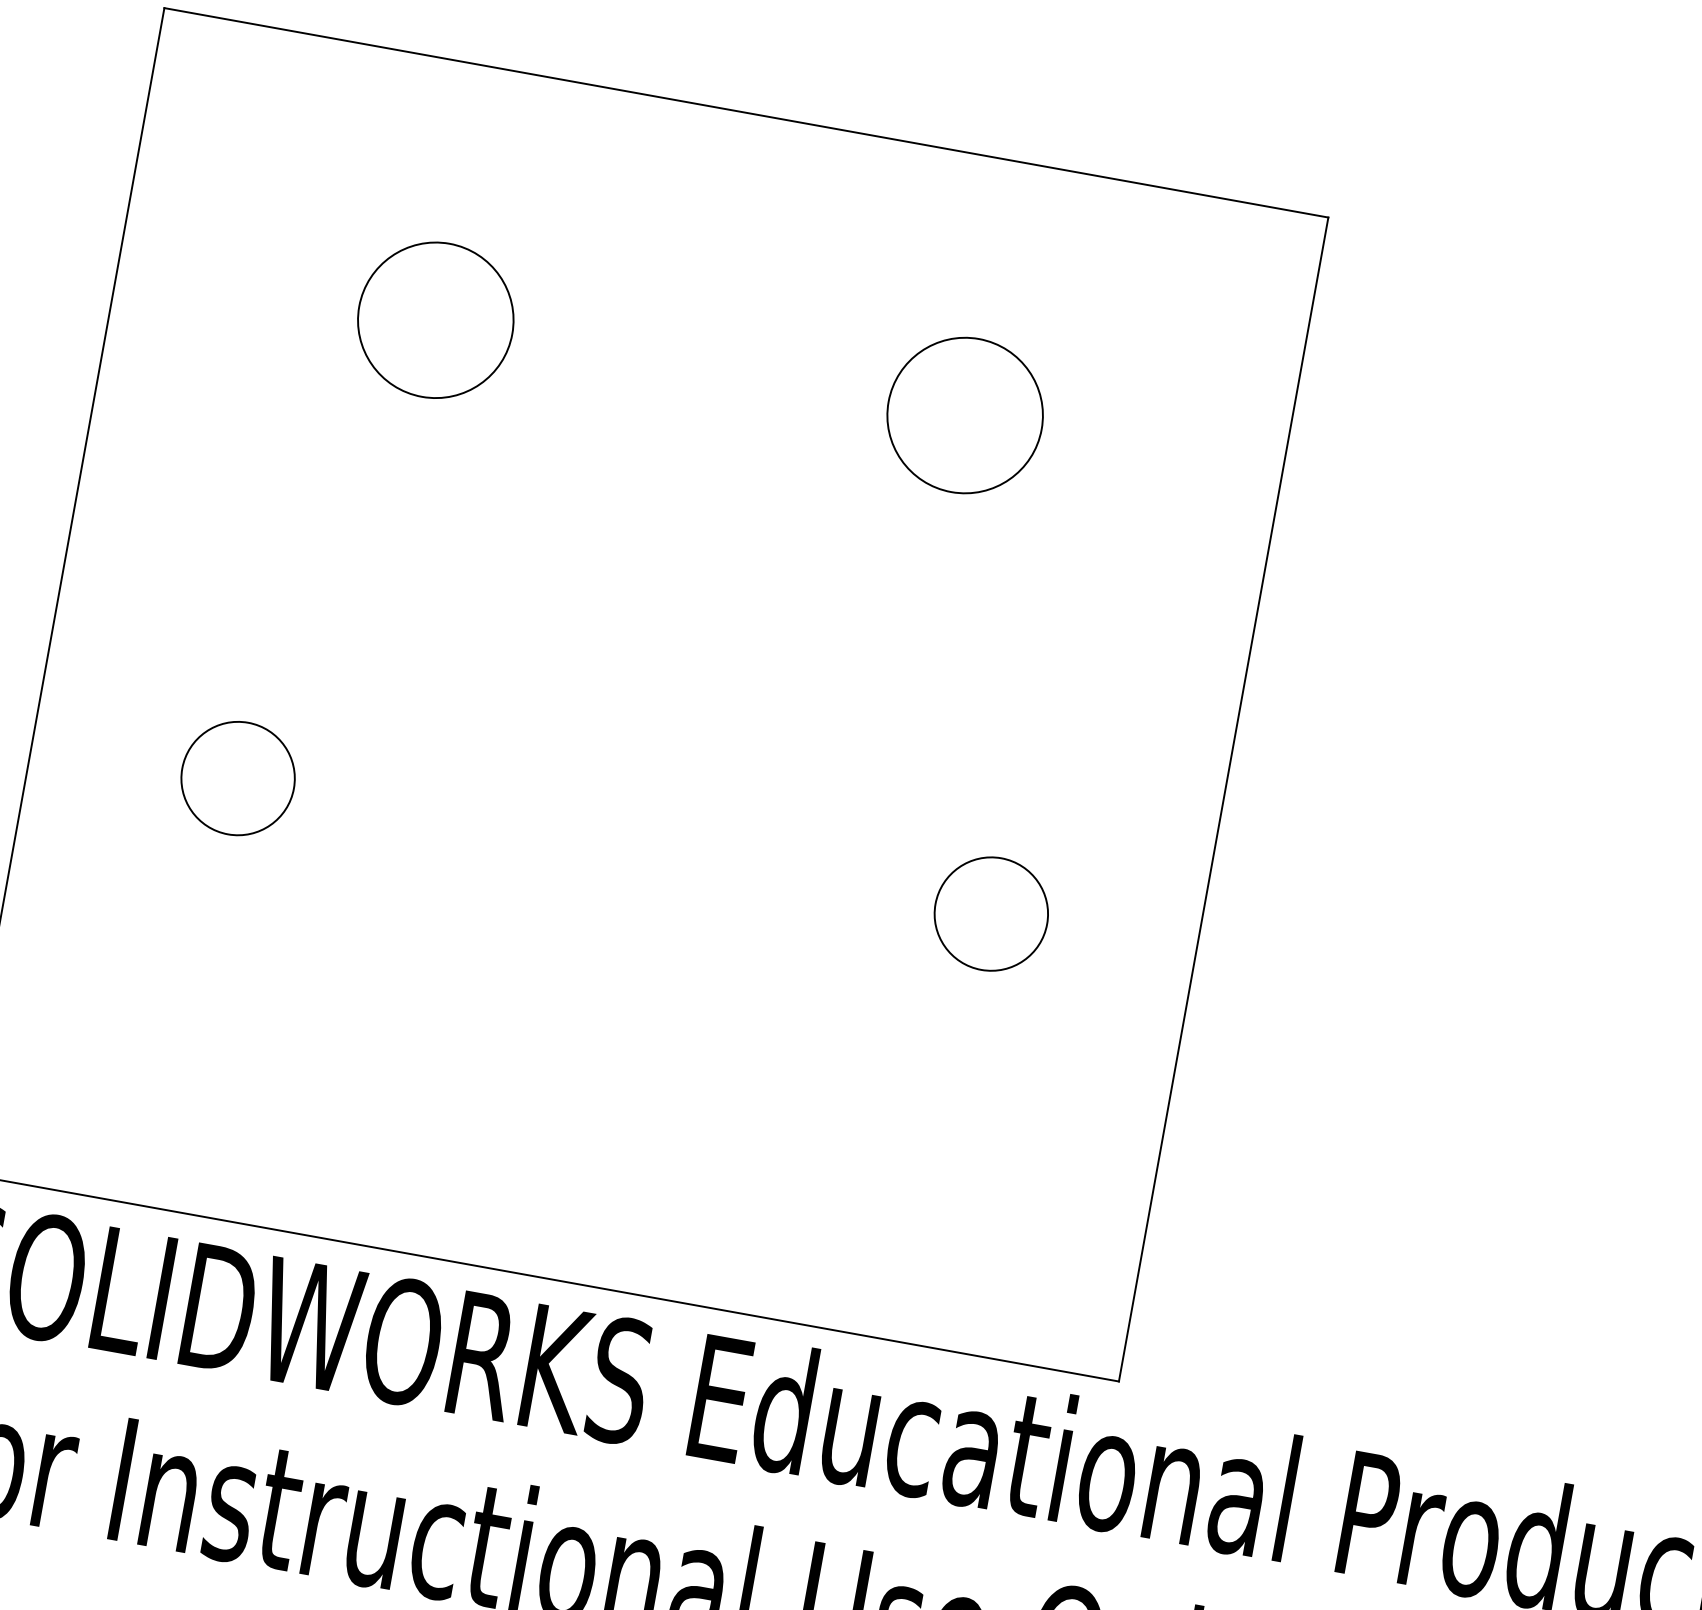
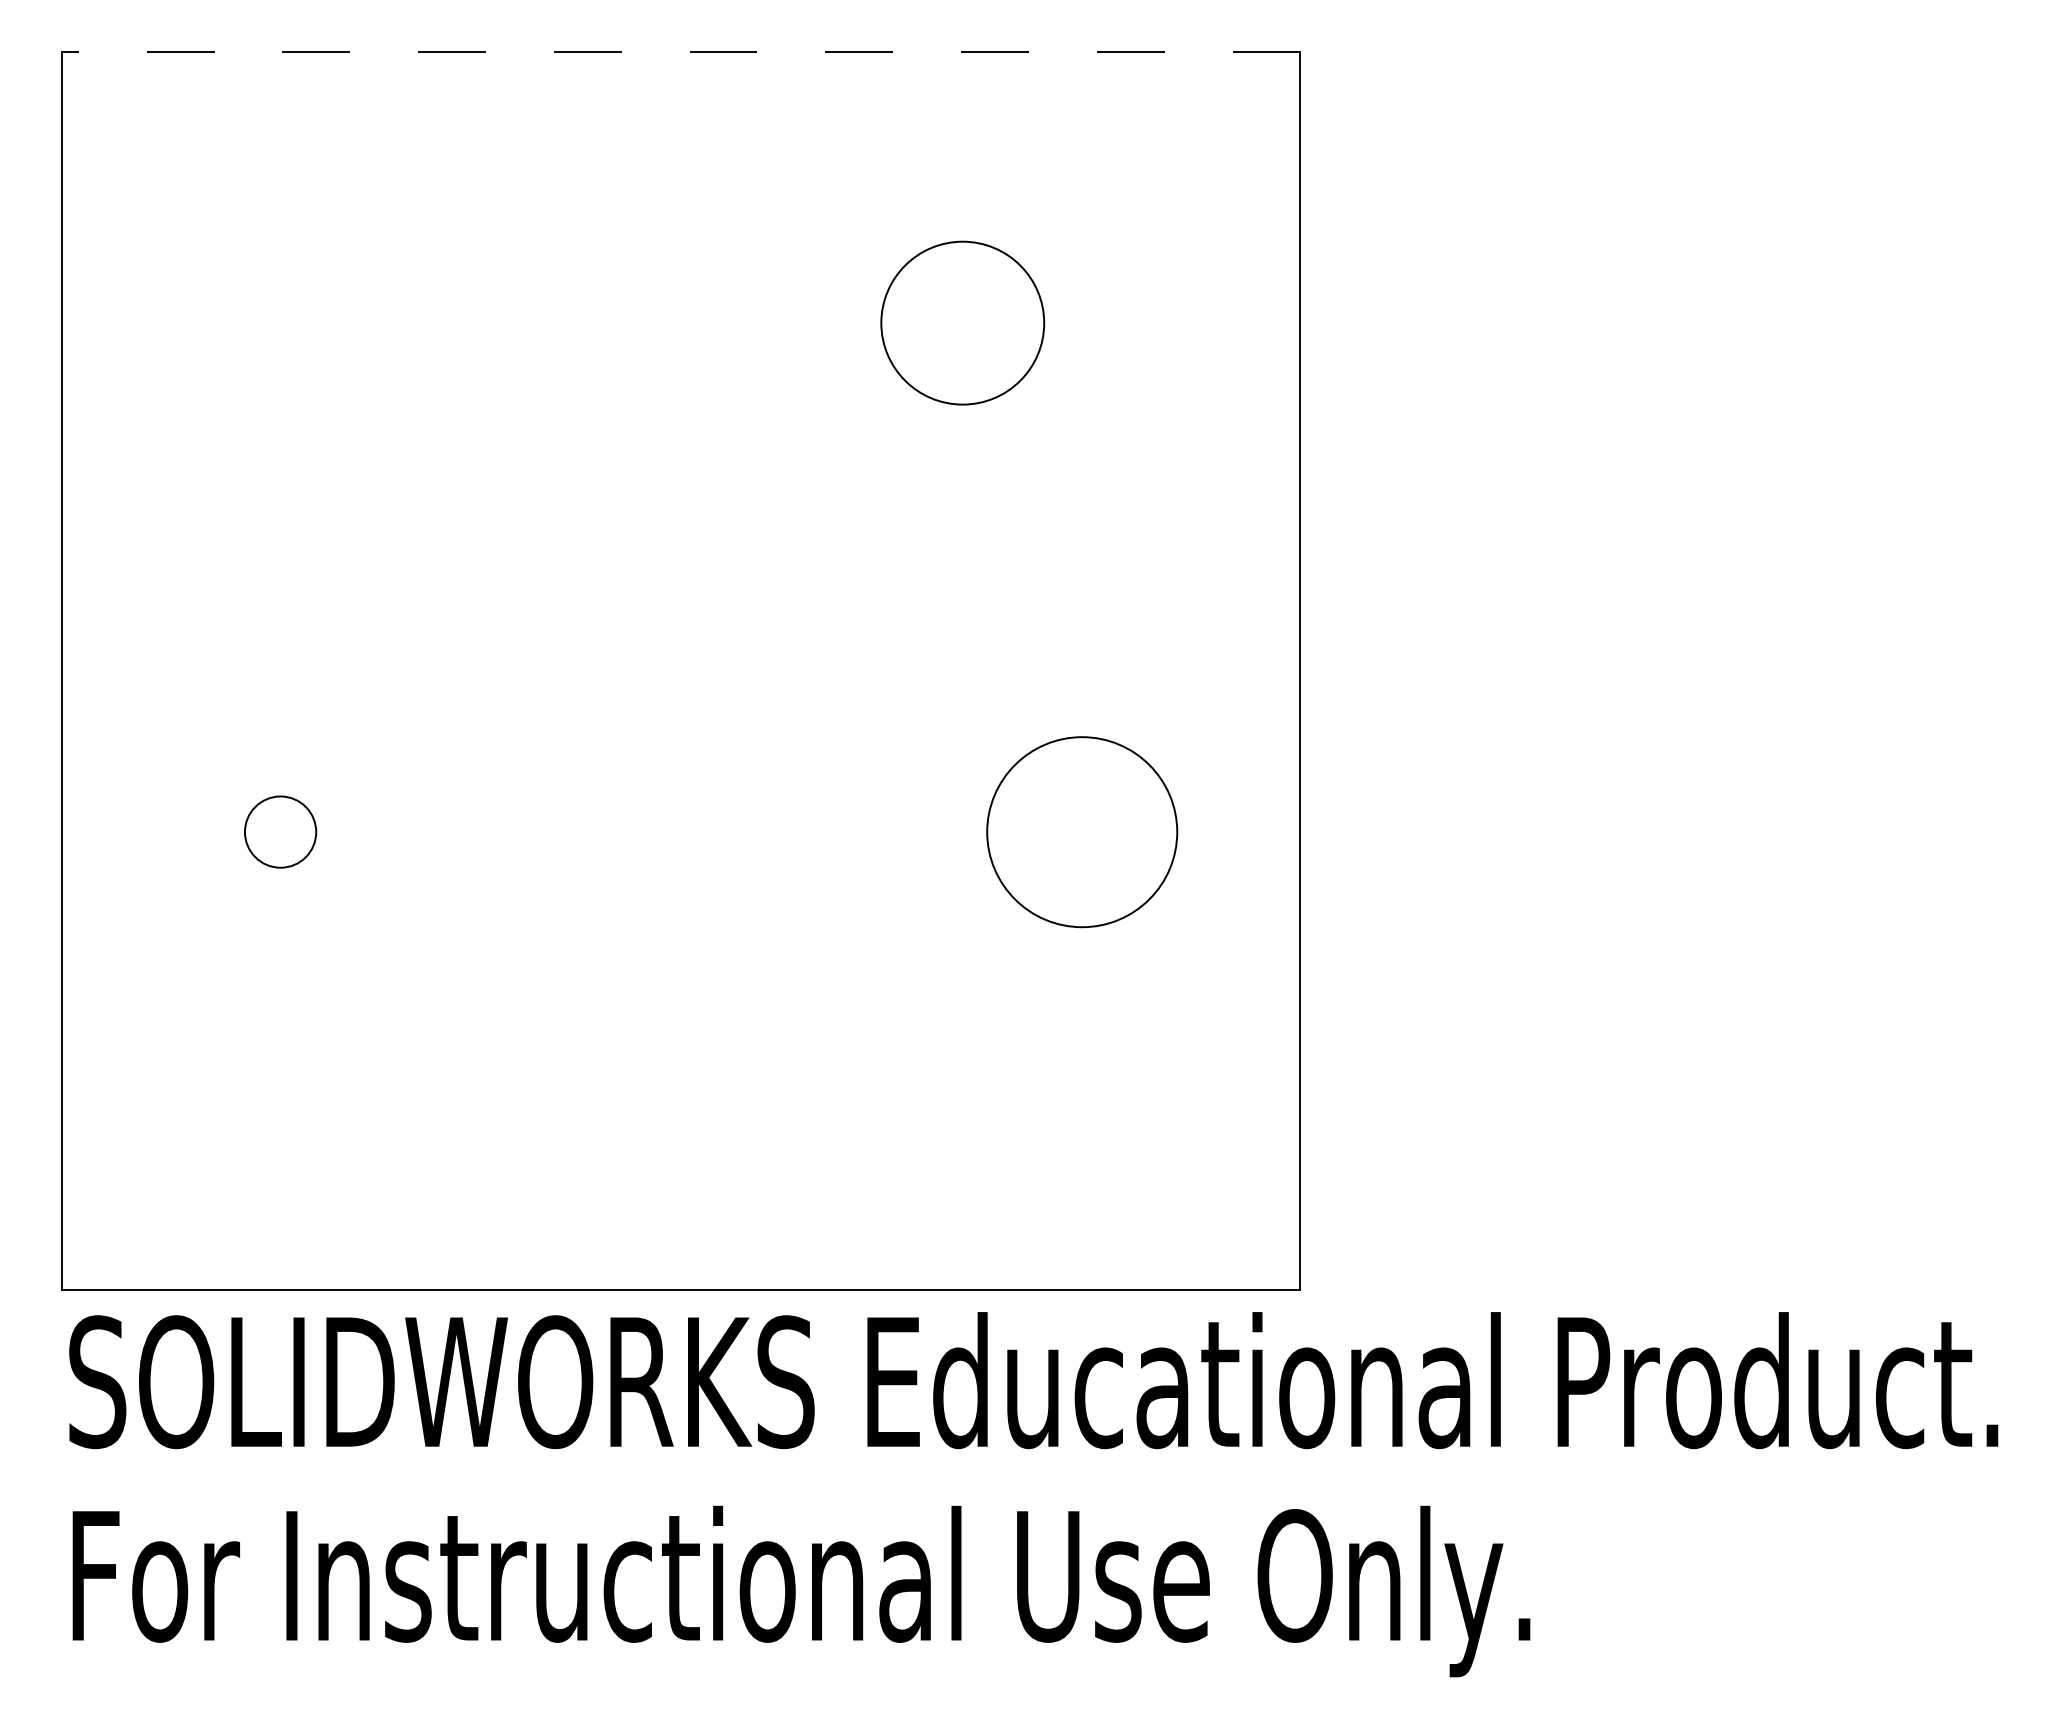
line: (745, 112) -> (680, 51), solid -> dashed
circle: (435, 319) -> (399, 322), removed
circle: (238, 777) -> (280, 831), size x0.6
circle: (990, 913) -> (1081, 831), size x1.6

